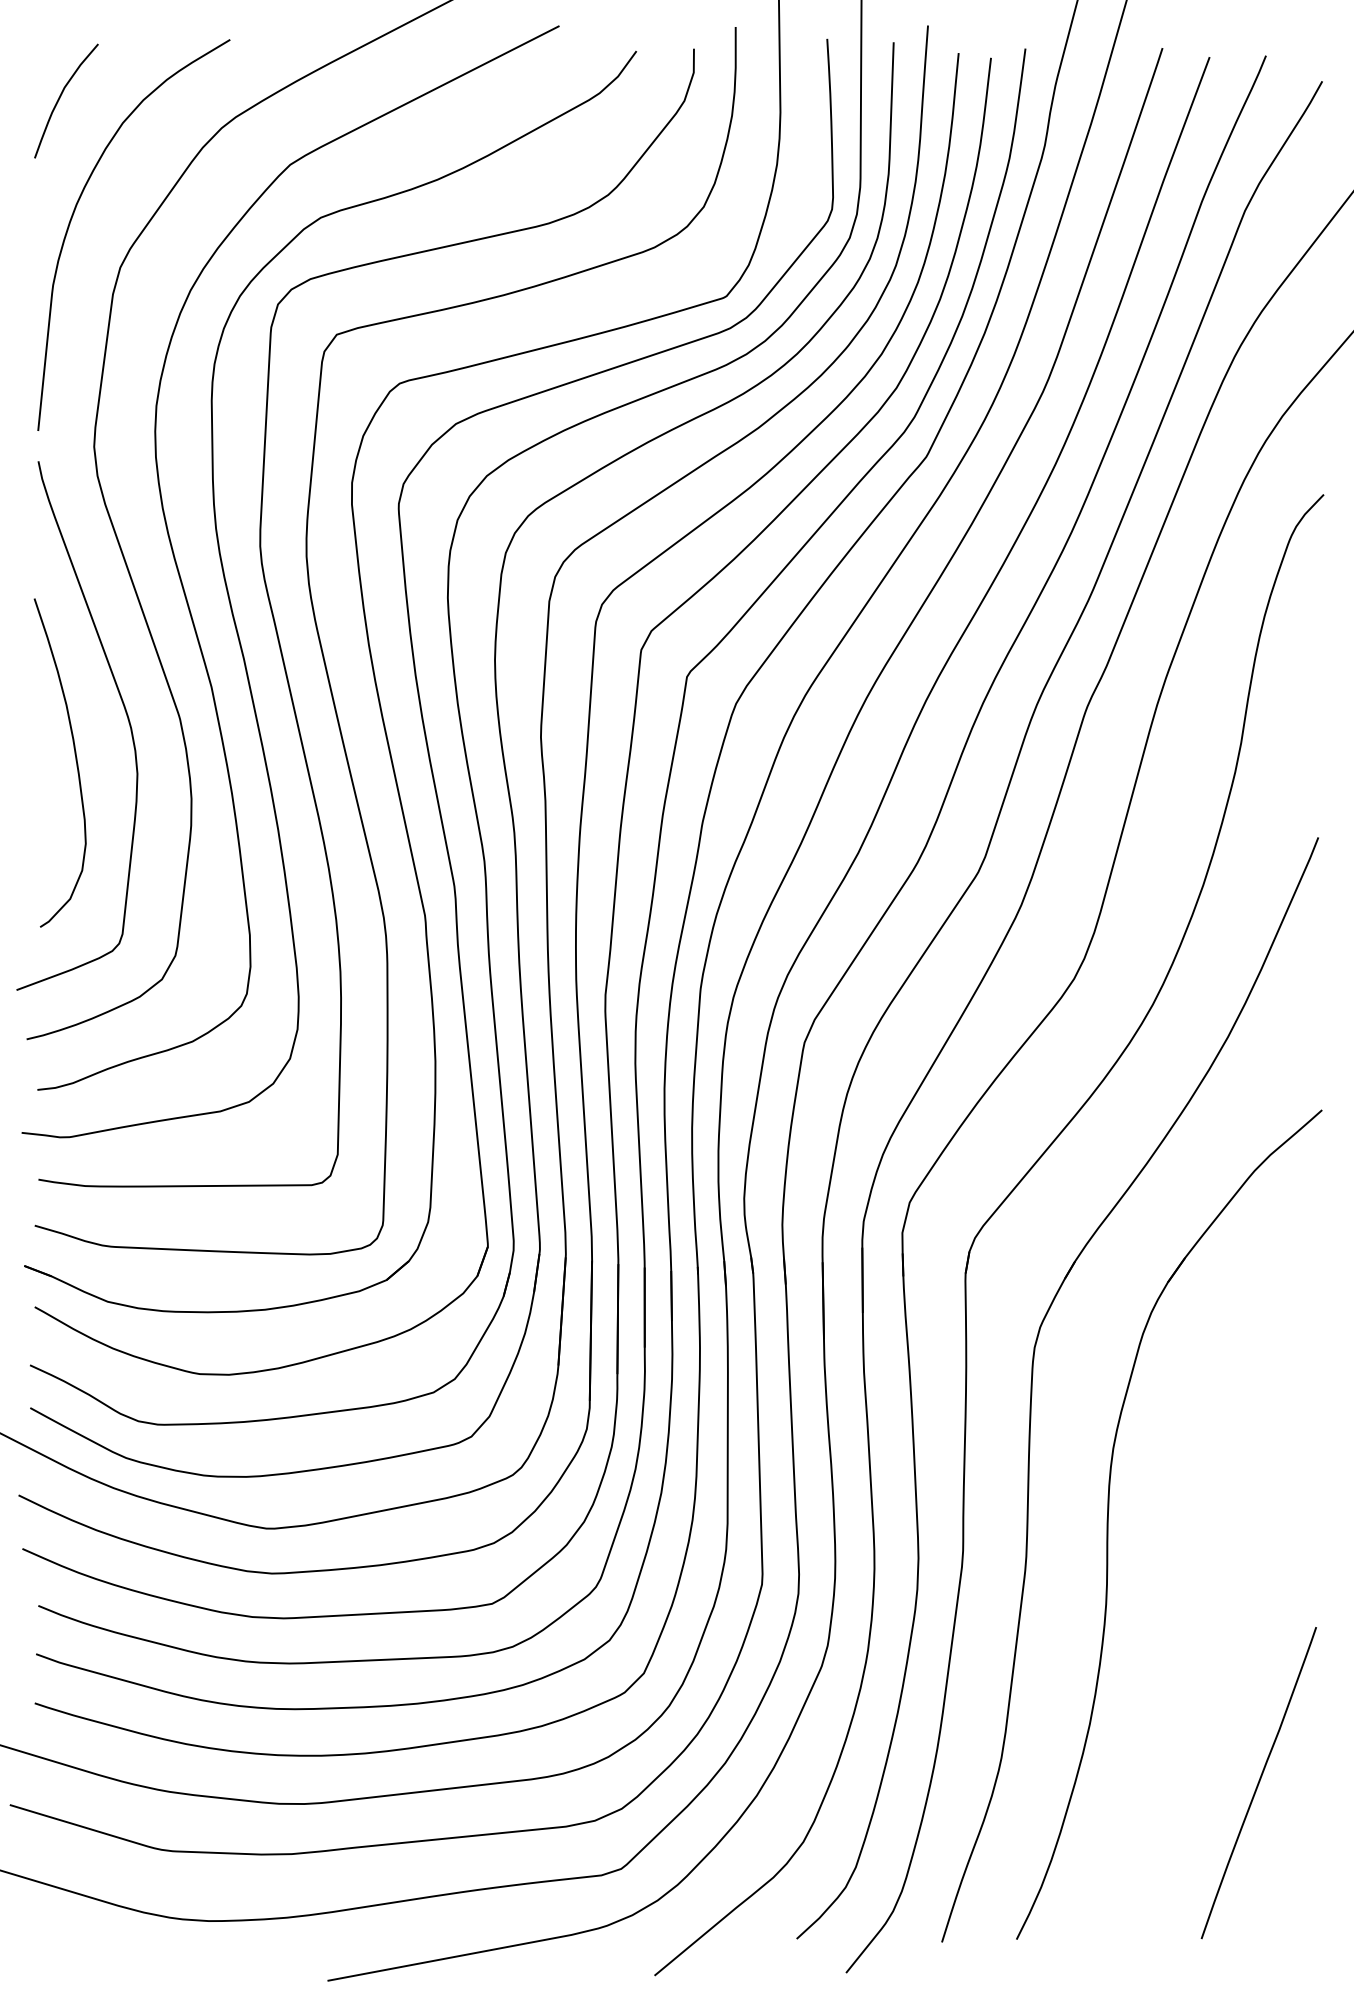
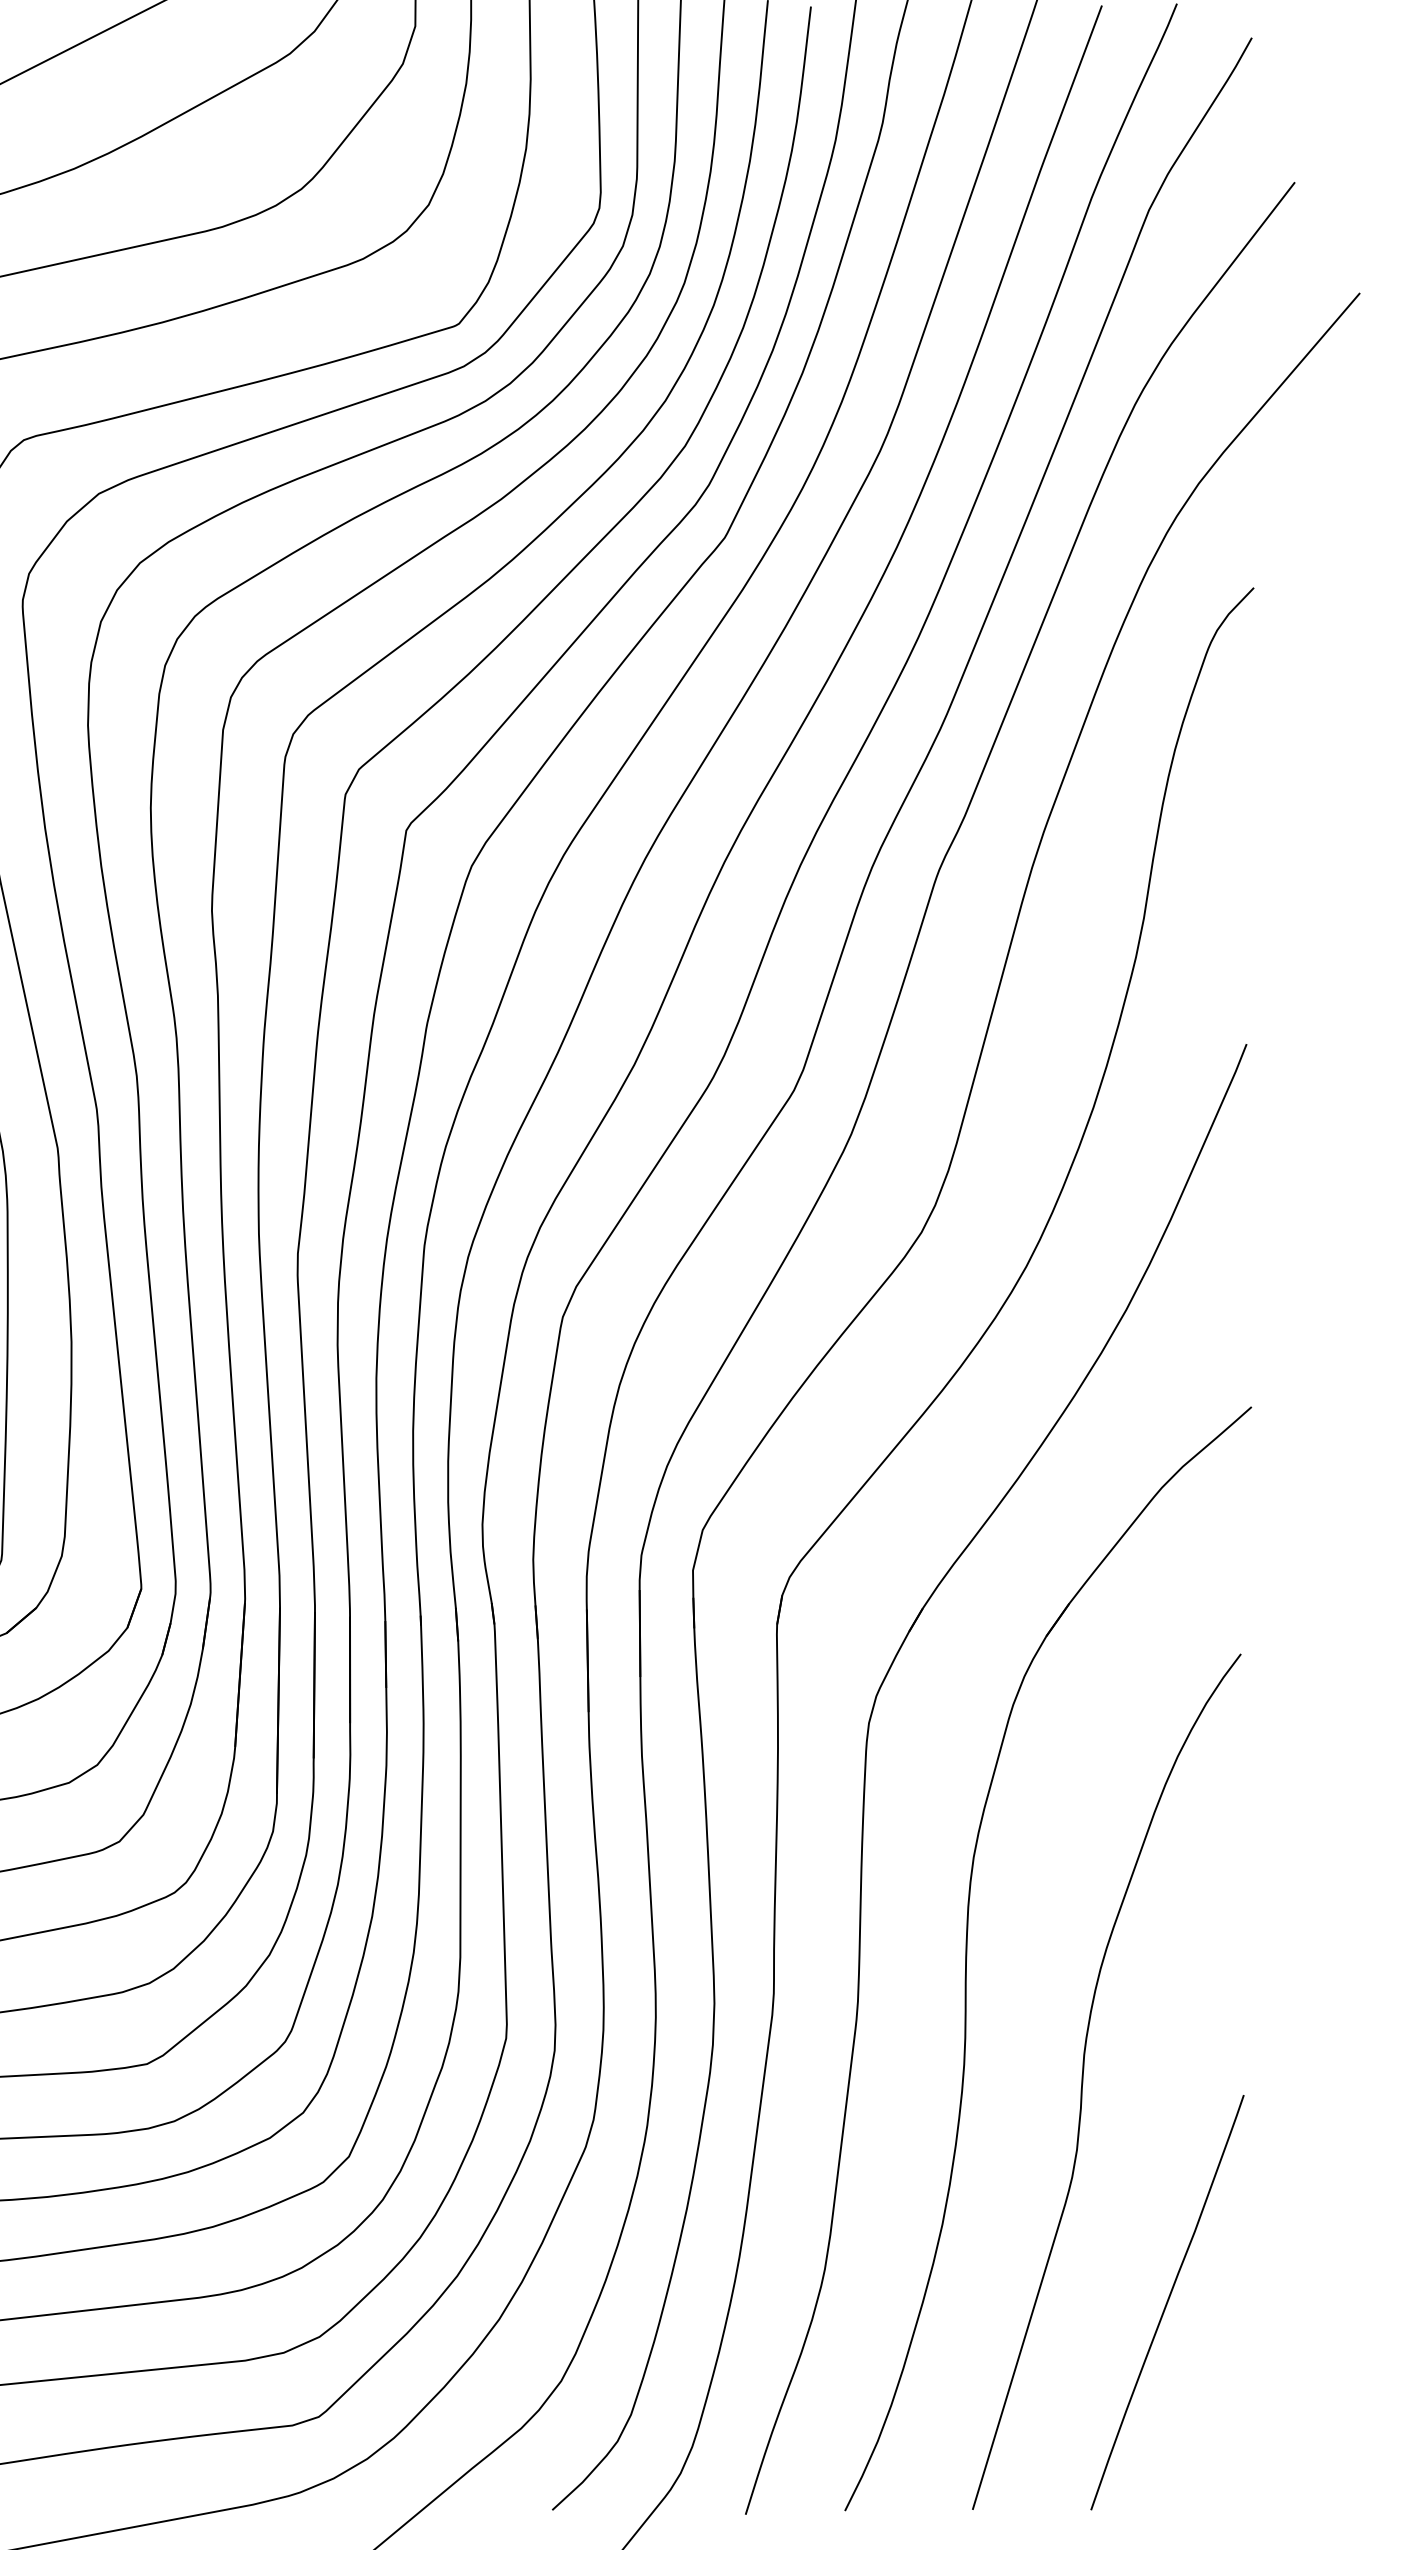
curve: (1196, 1613) -> (1084, 2076), added

